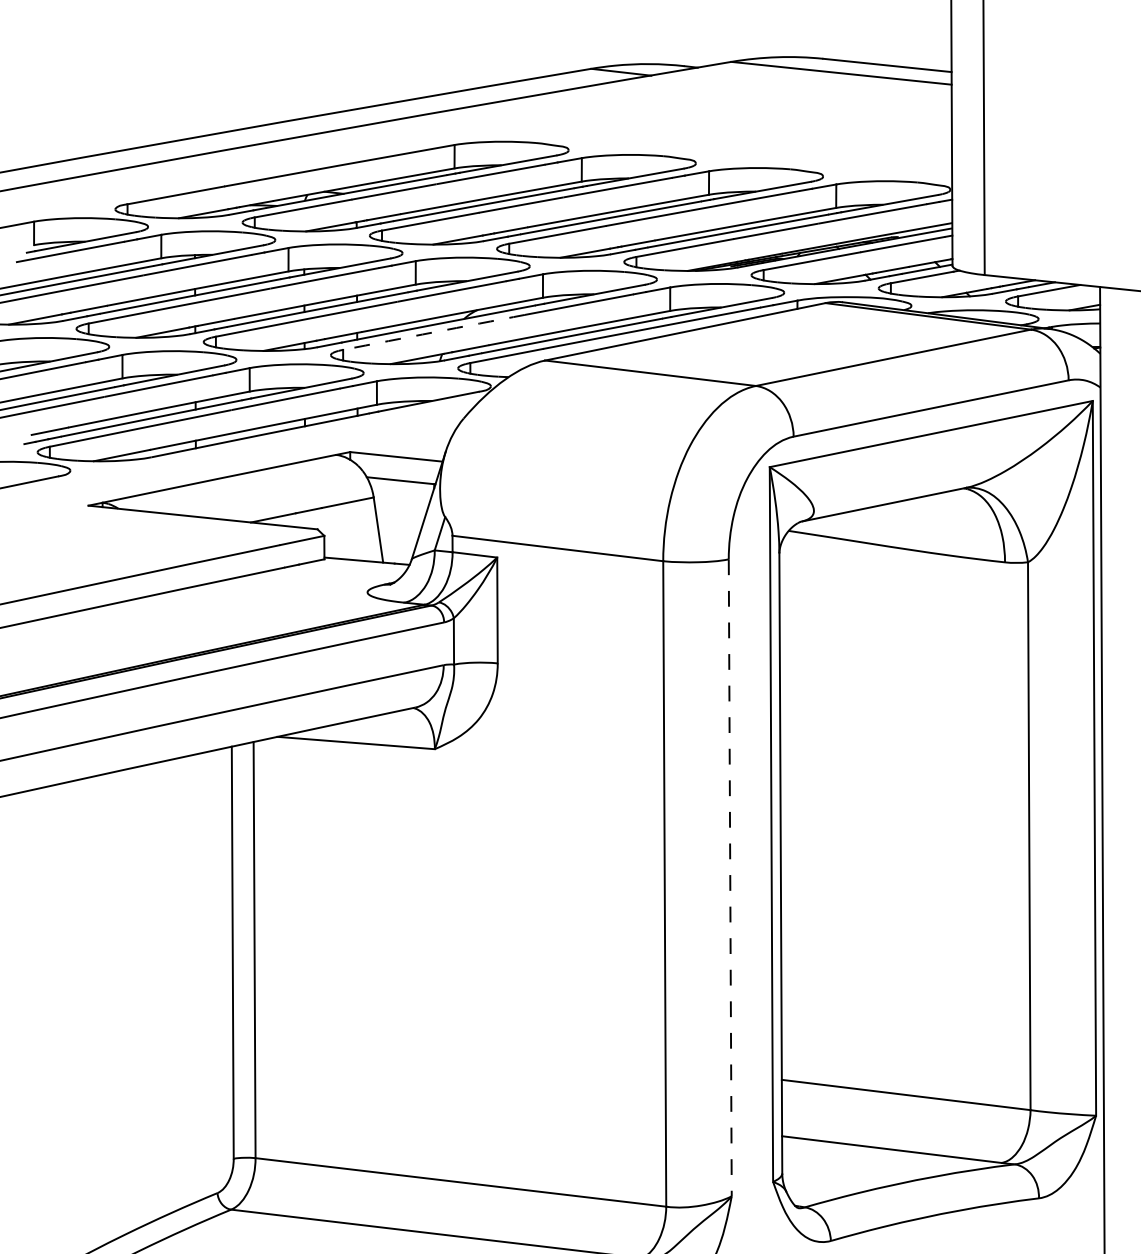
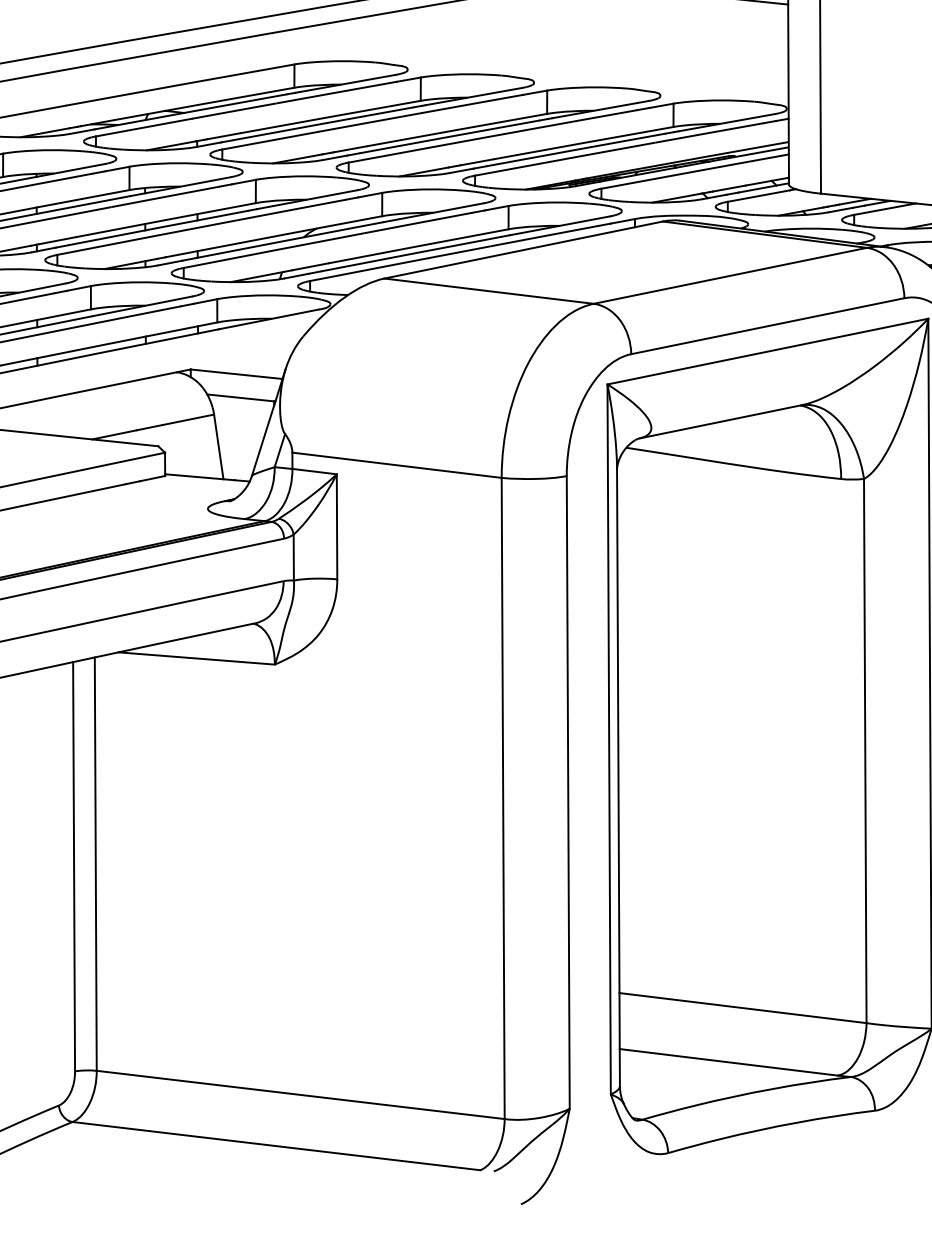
arc: (433, 332) -> (273, 250), dashed -> solid
line: (730, 878) -> (568, 793), dashed -> solid

